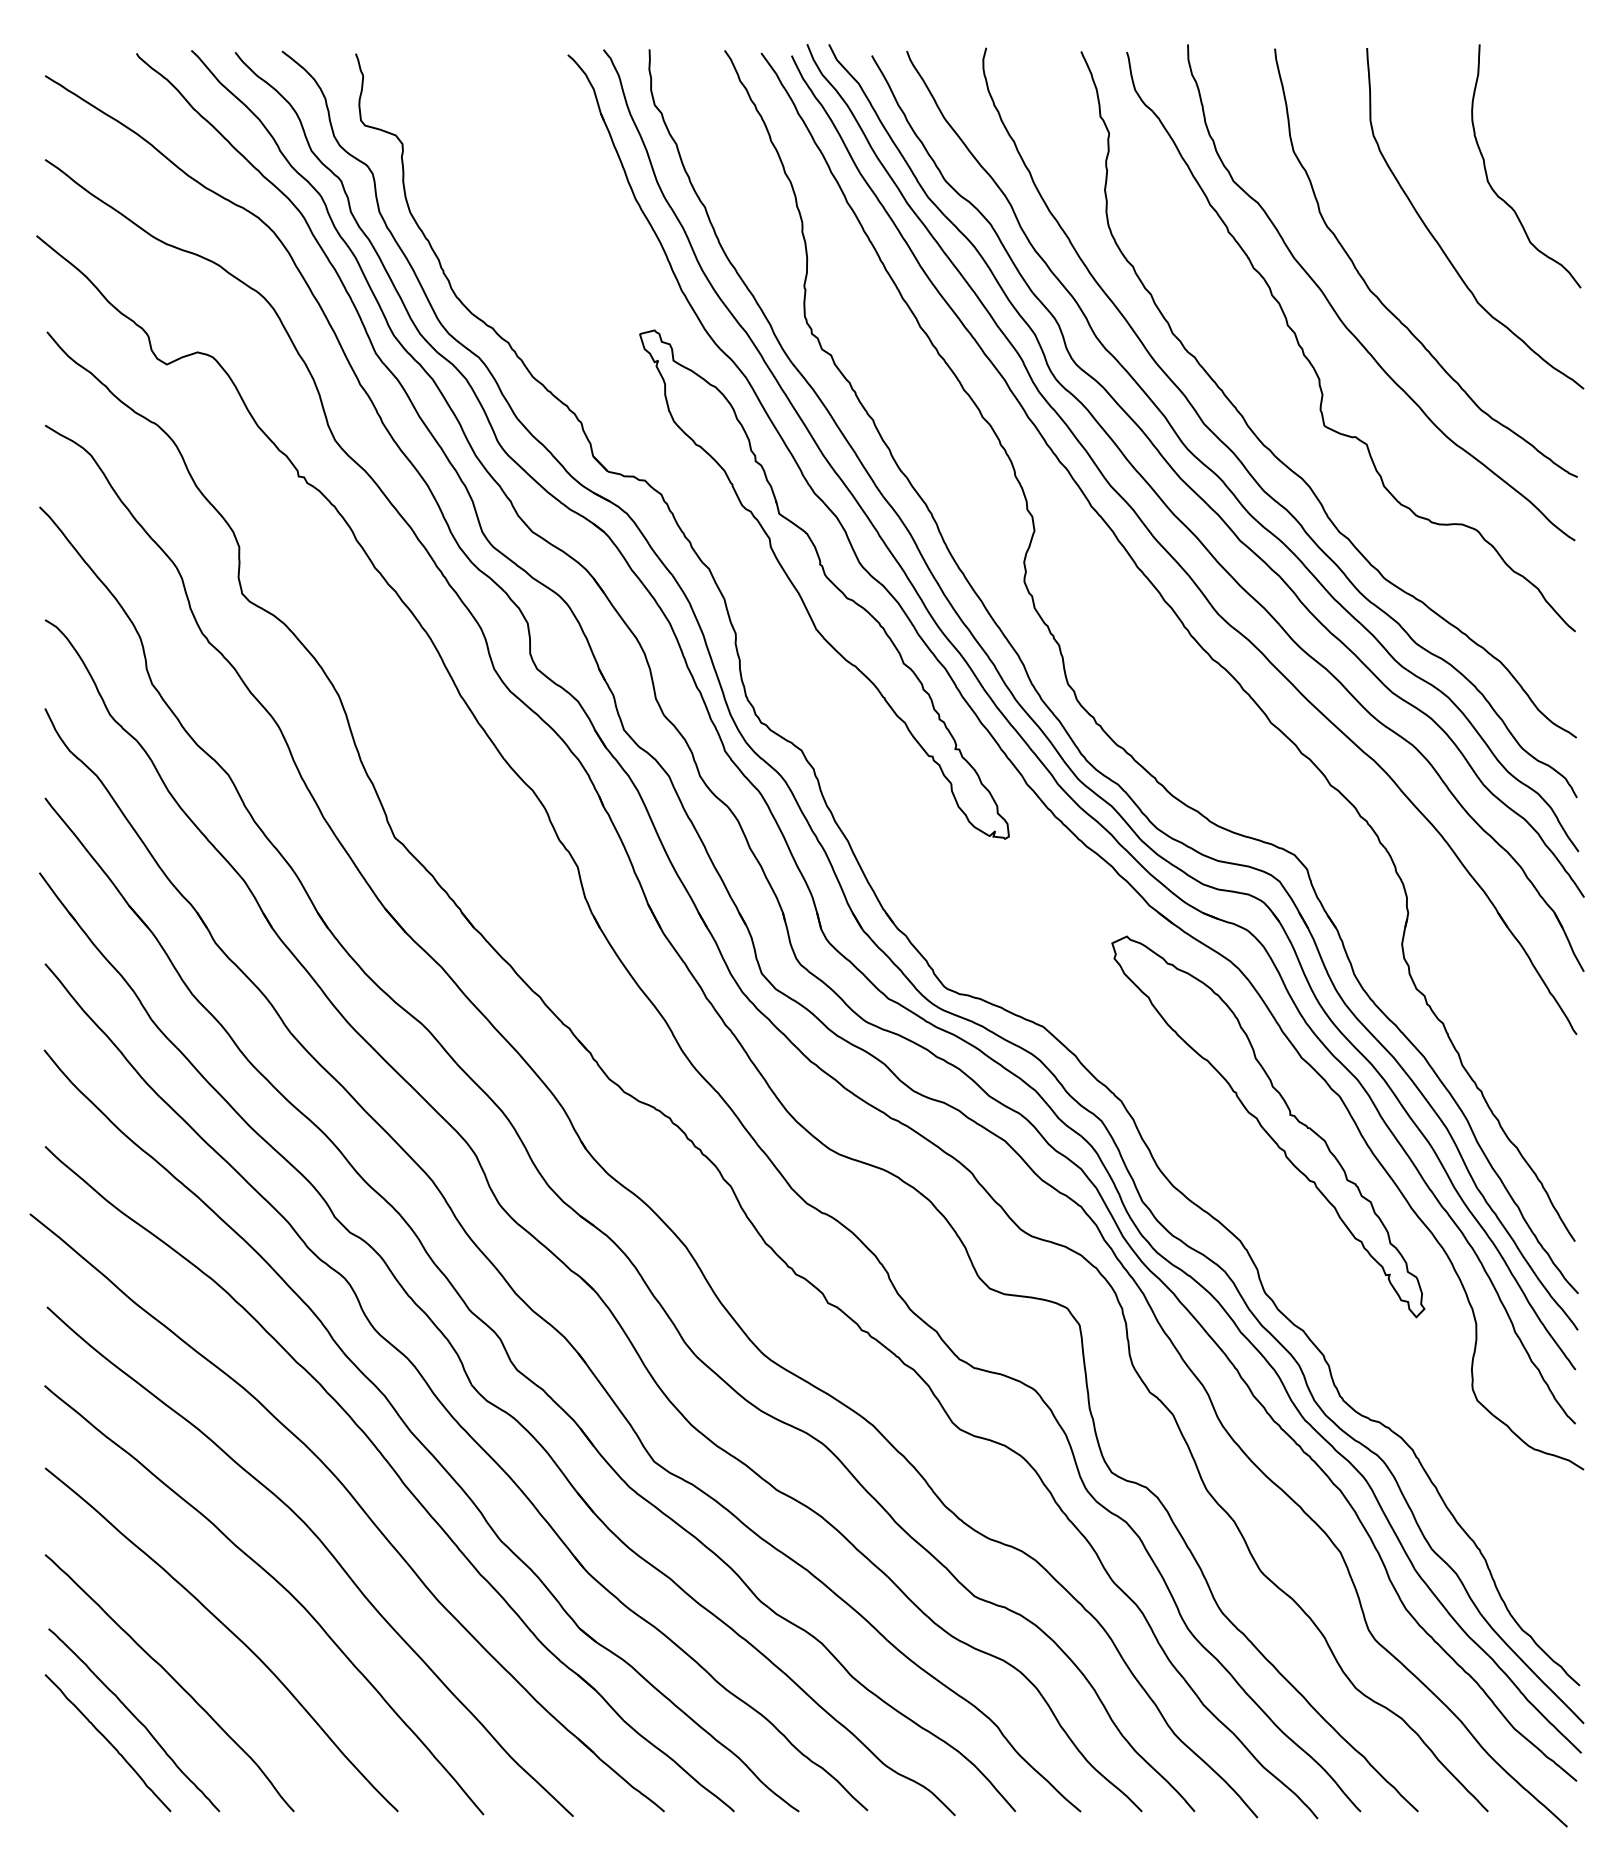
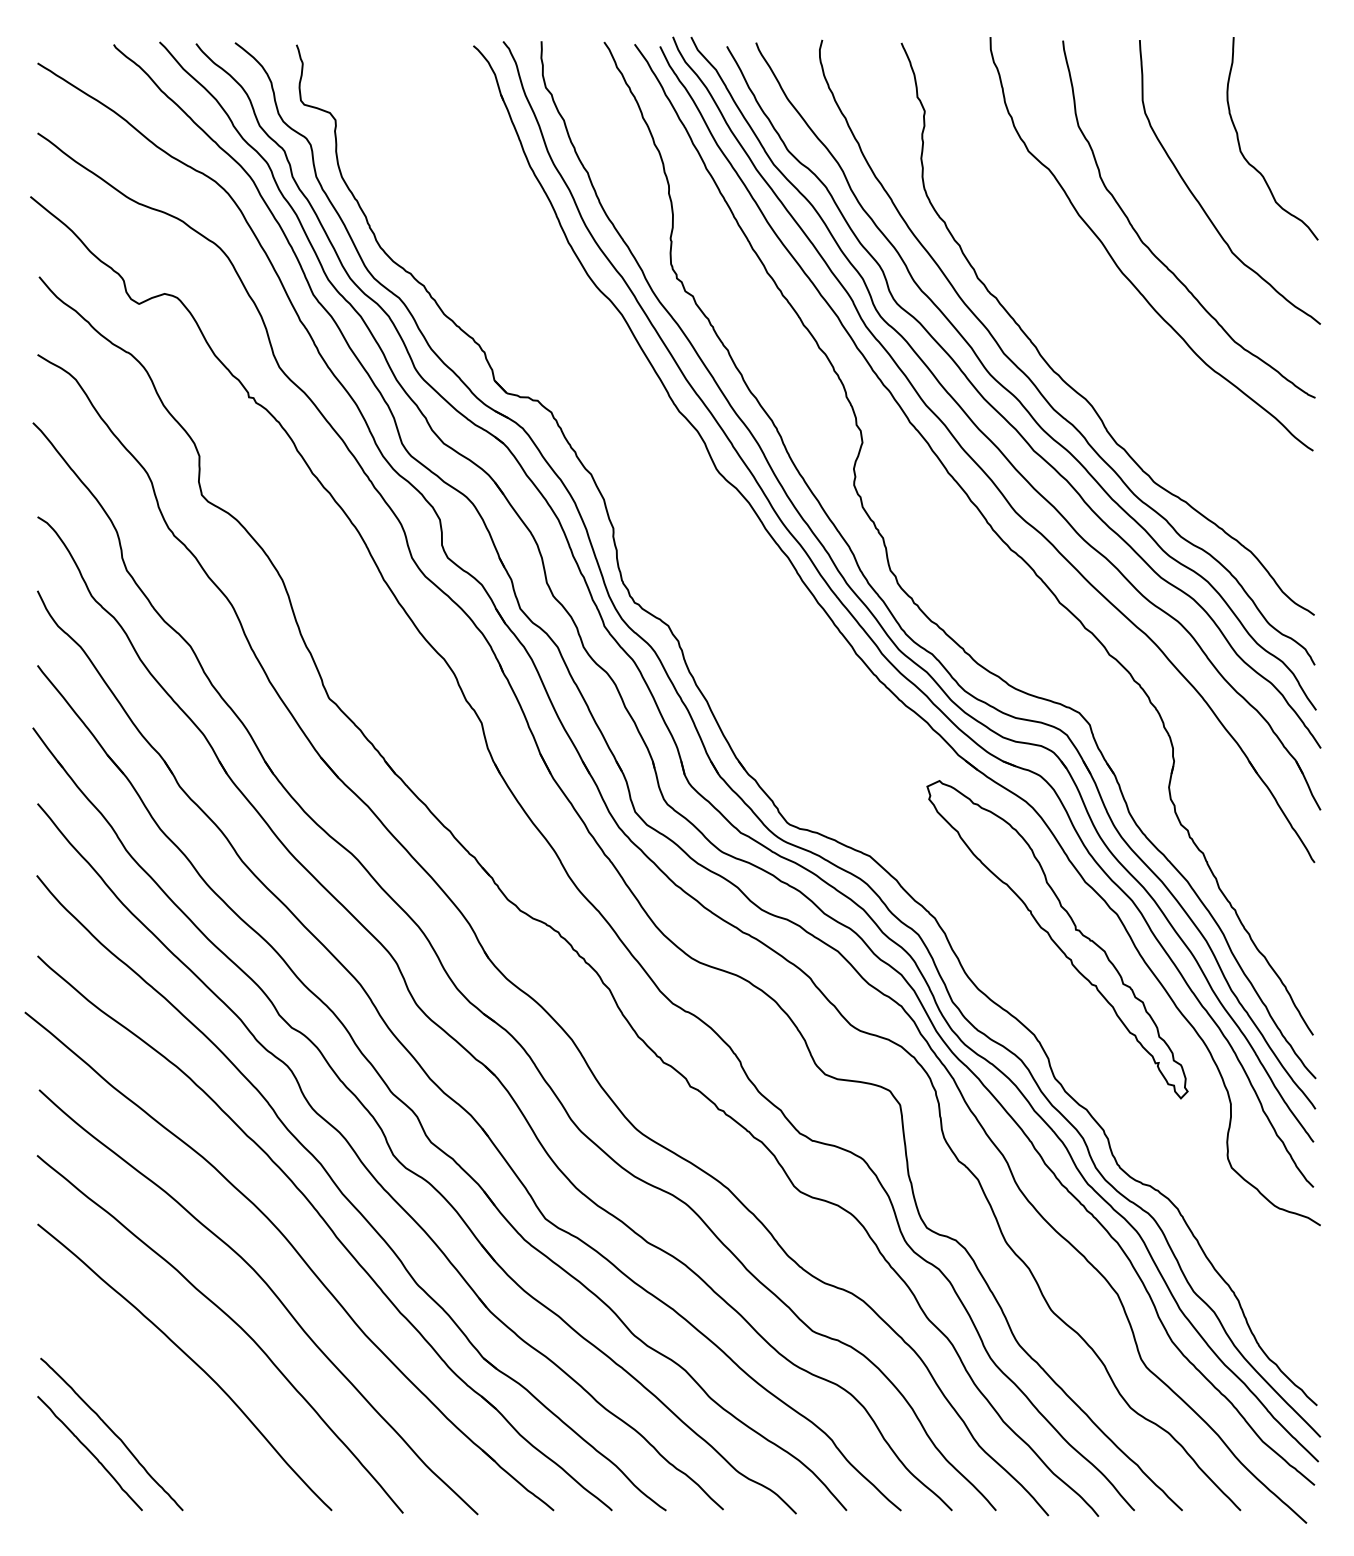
curve: (1315, 367) -> (1096, 306), removed
part: (824, 584) -> (687, 487), removed
curve: (172, 1679) -> (143, 1400), removed

